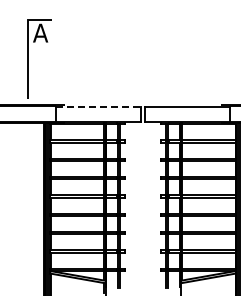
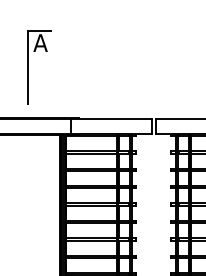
part: (28, 58) -> (29, 67), moved
line: (98, 106) -> (111, 119), dashed -> solid

